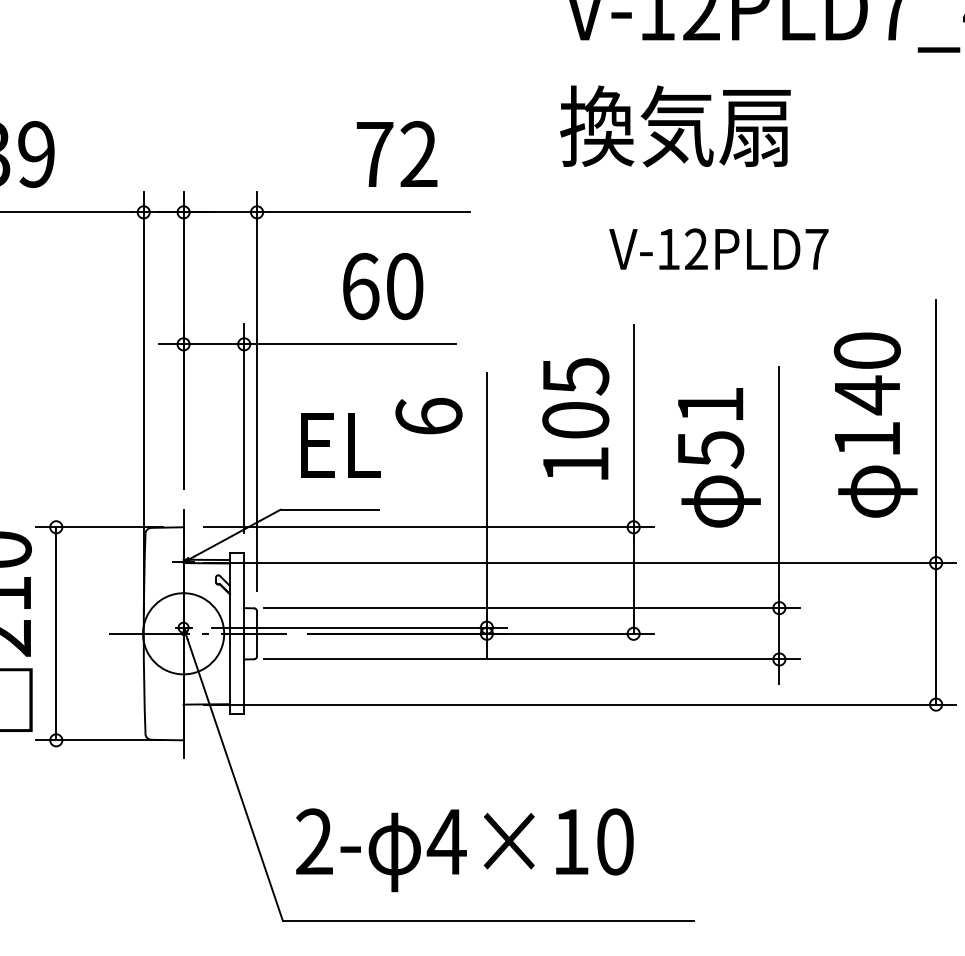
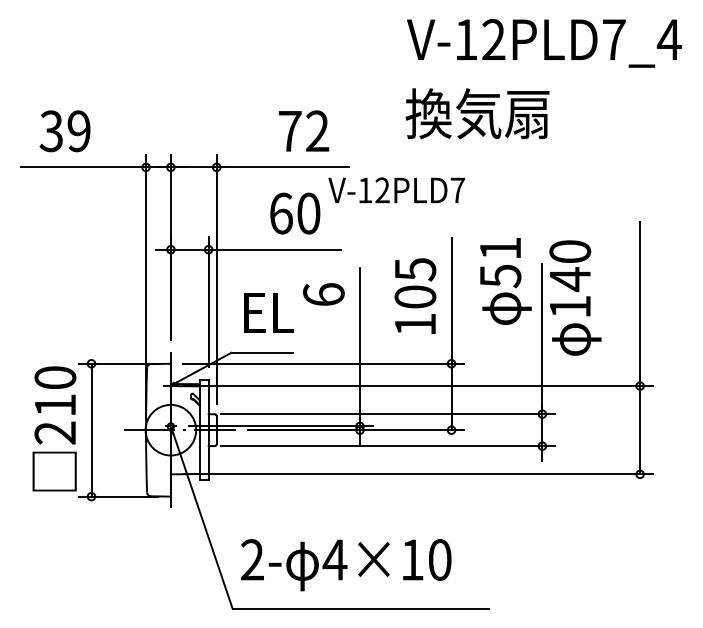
text: (718, 249) -> (396, 190), moved
text: (875, 424) -> (575, 297), moved
text: (718, 457) -> (505, 281), moved

